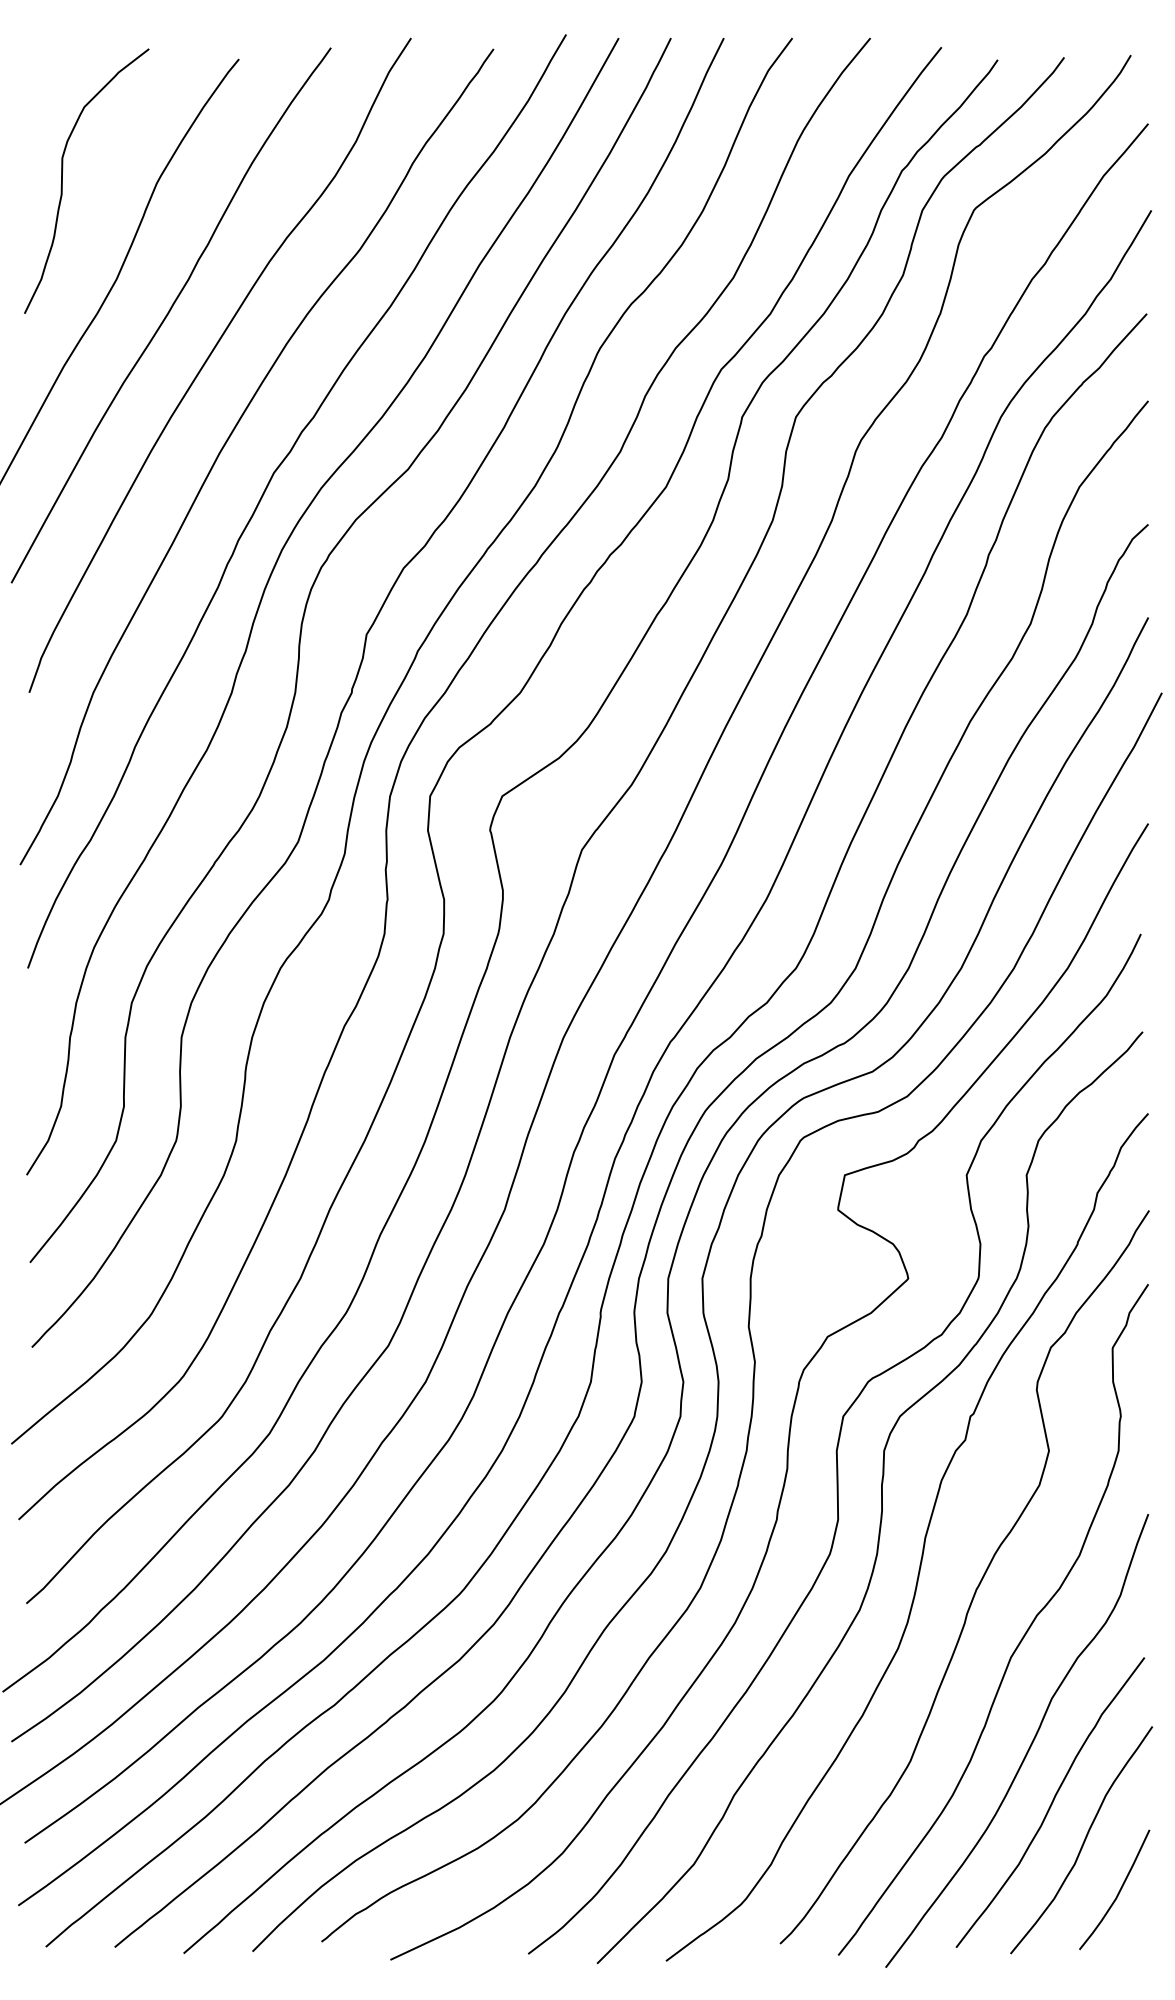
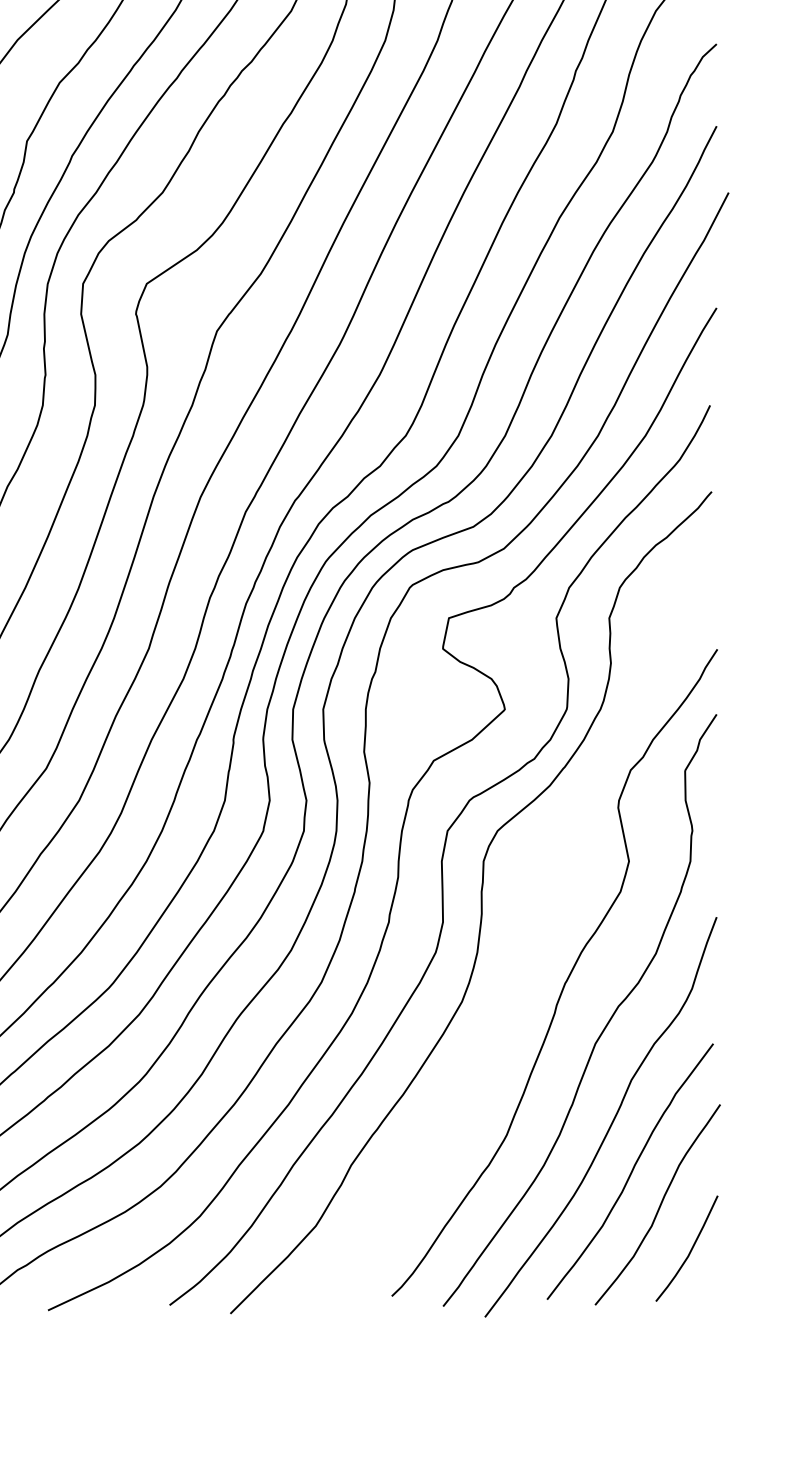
curve: (923, 1541) -> (518, 941), removed

